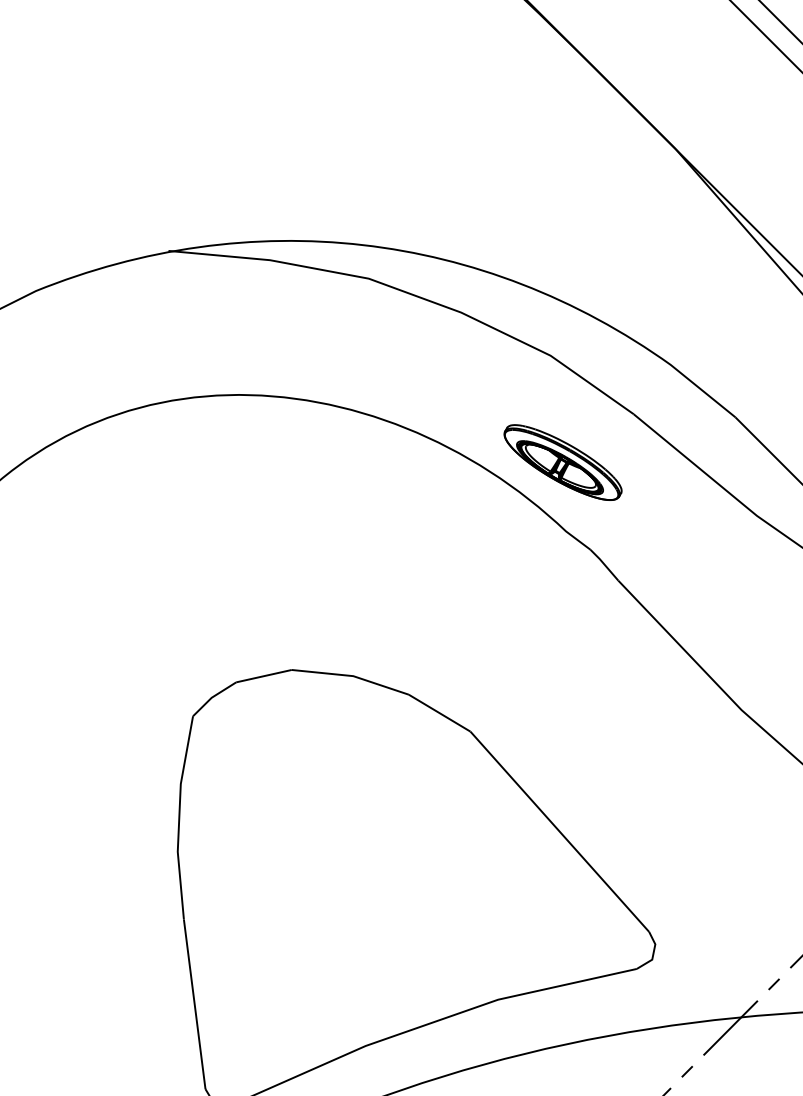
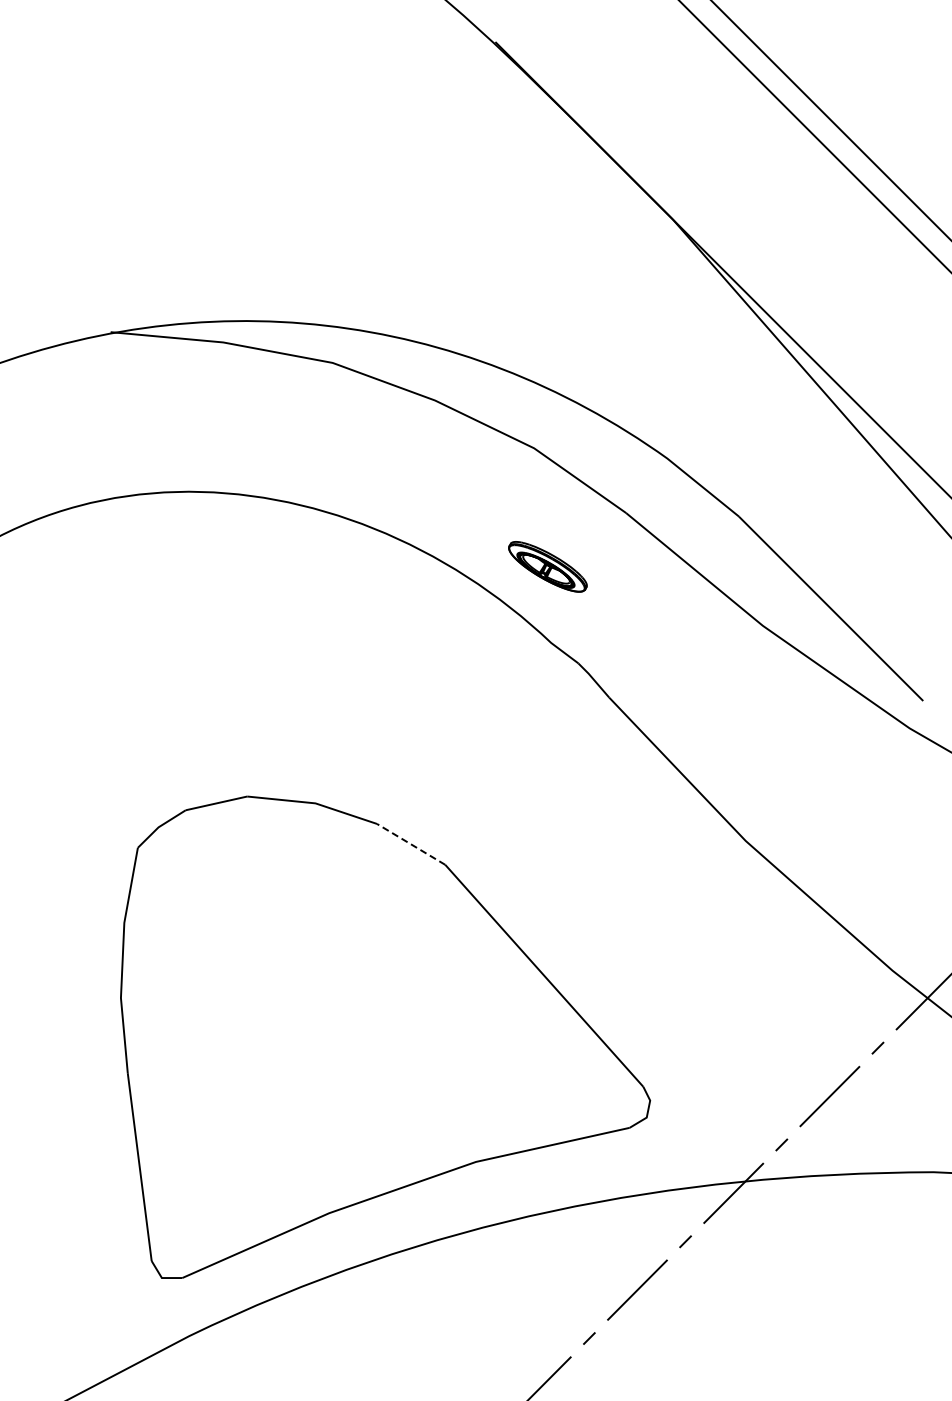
part: (562, 462) -> (547, 566), size x0.6
line: (439, 713) -> (411, 844), solid -> dashed

